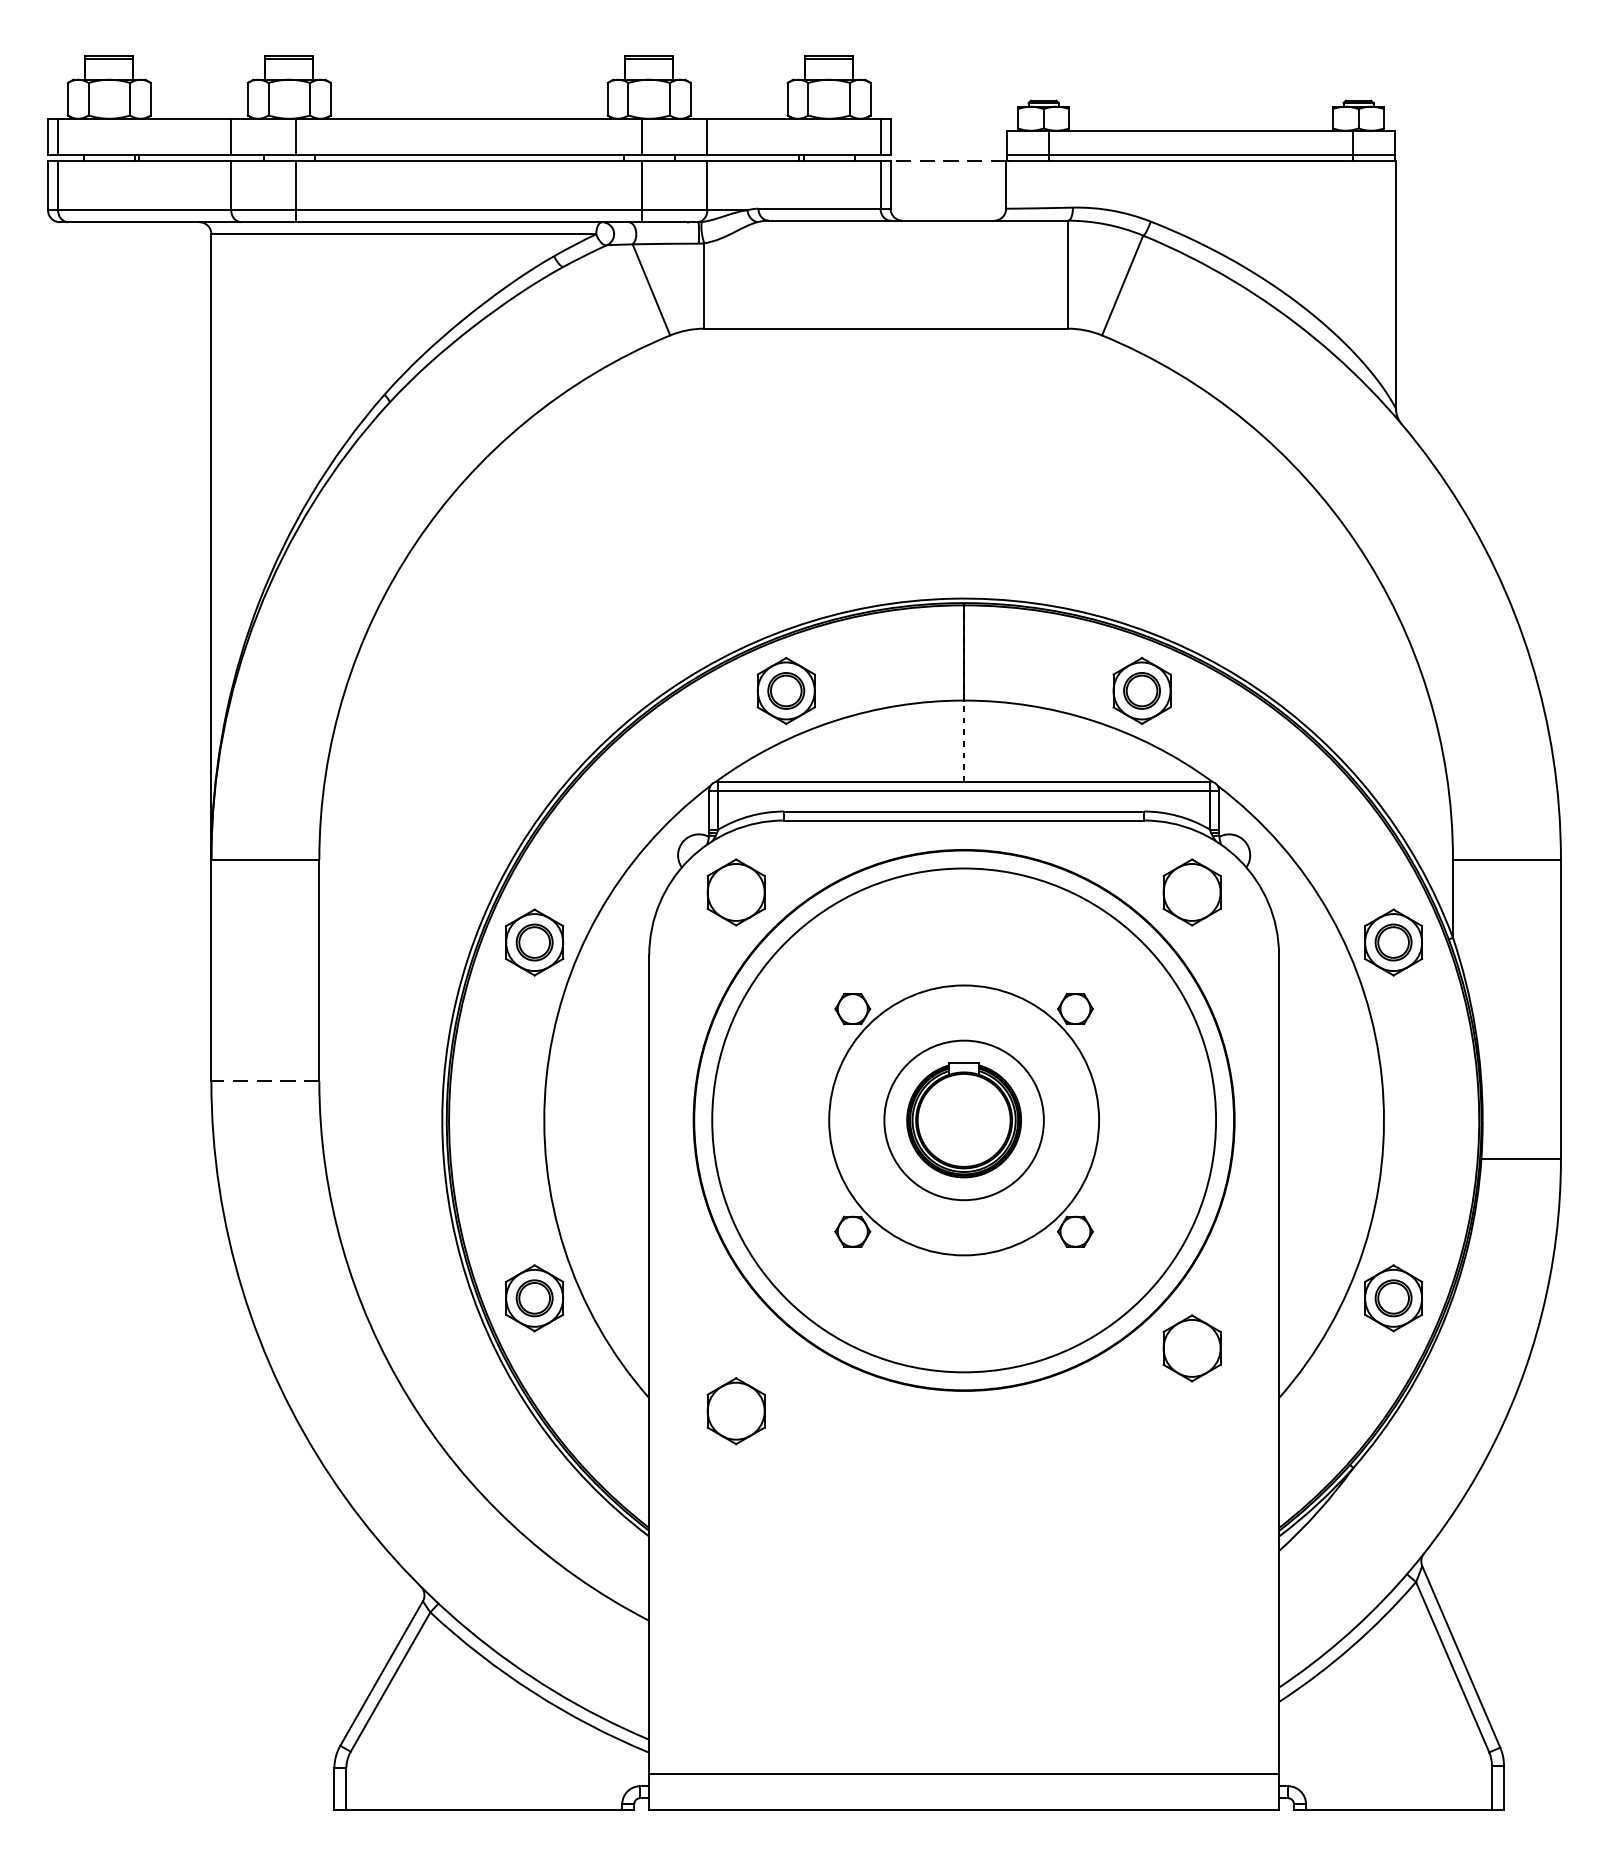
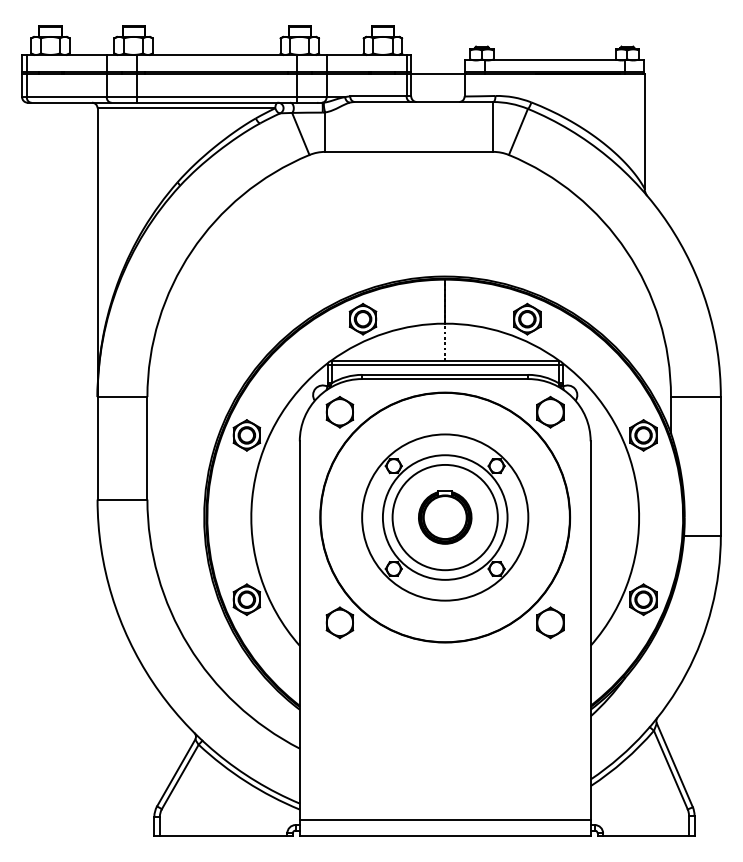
line: (947, 161) -> (437, 74), dashed -> solid
line: (265, 1081) -> (122, 499), dashed -> solid
circle: (962, 1120) -> (444, 517), size x1.43
circle: (964, 1120) -> (445, 517), size x0.71
part: (735, 1410) -> (339, 622), moved

